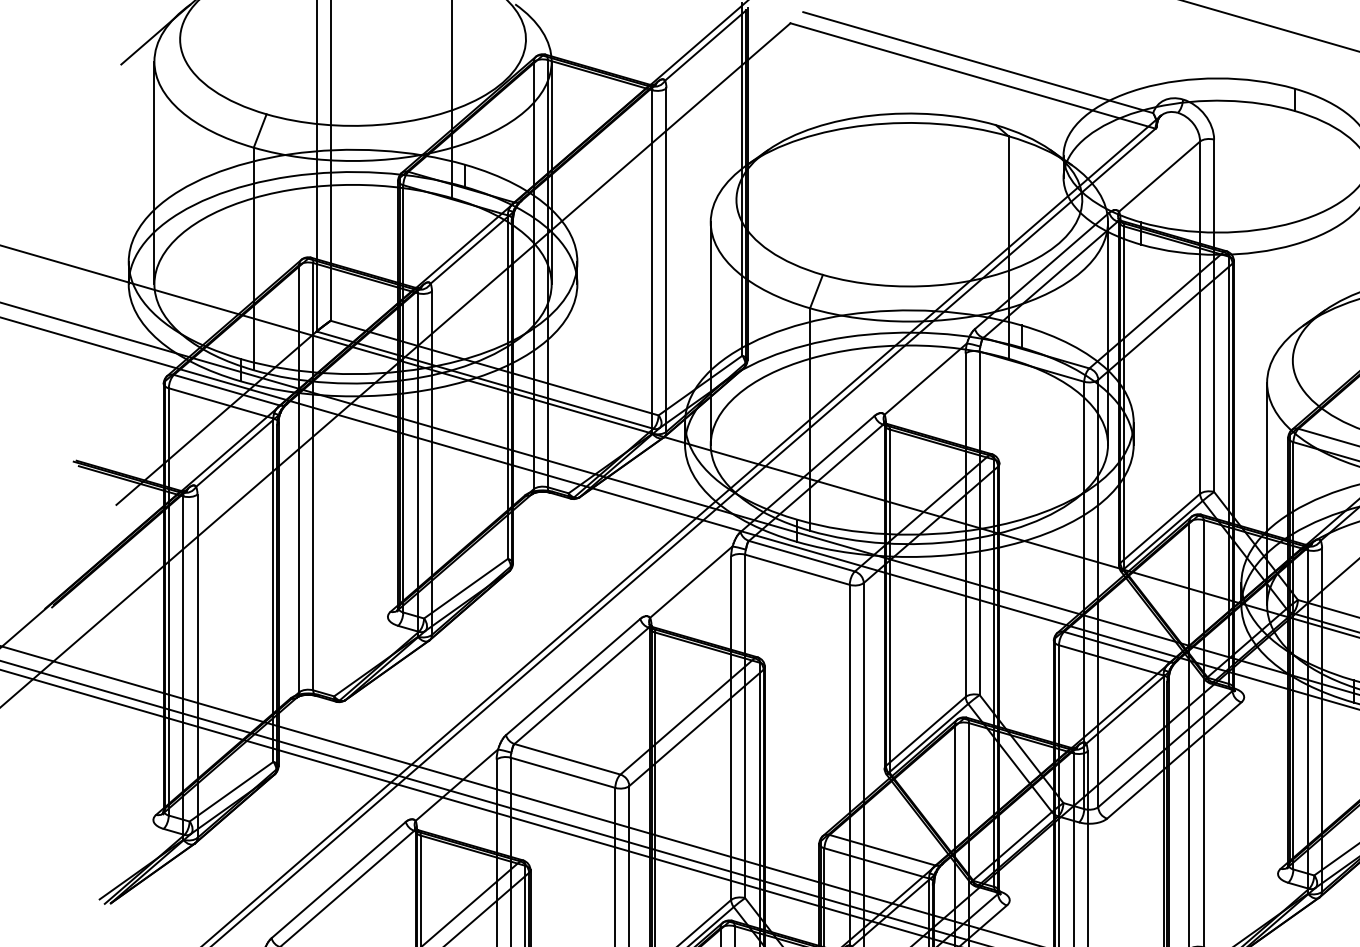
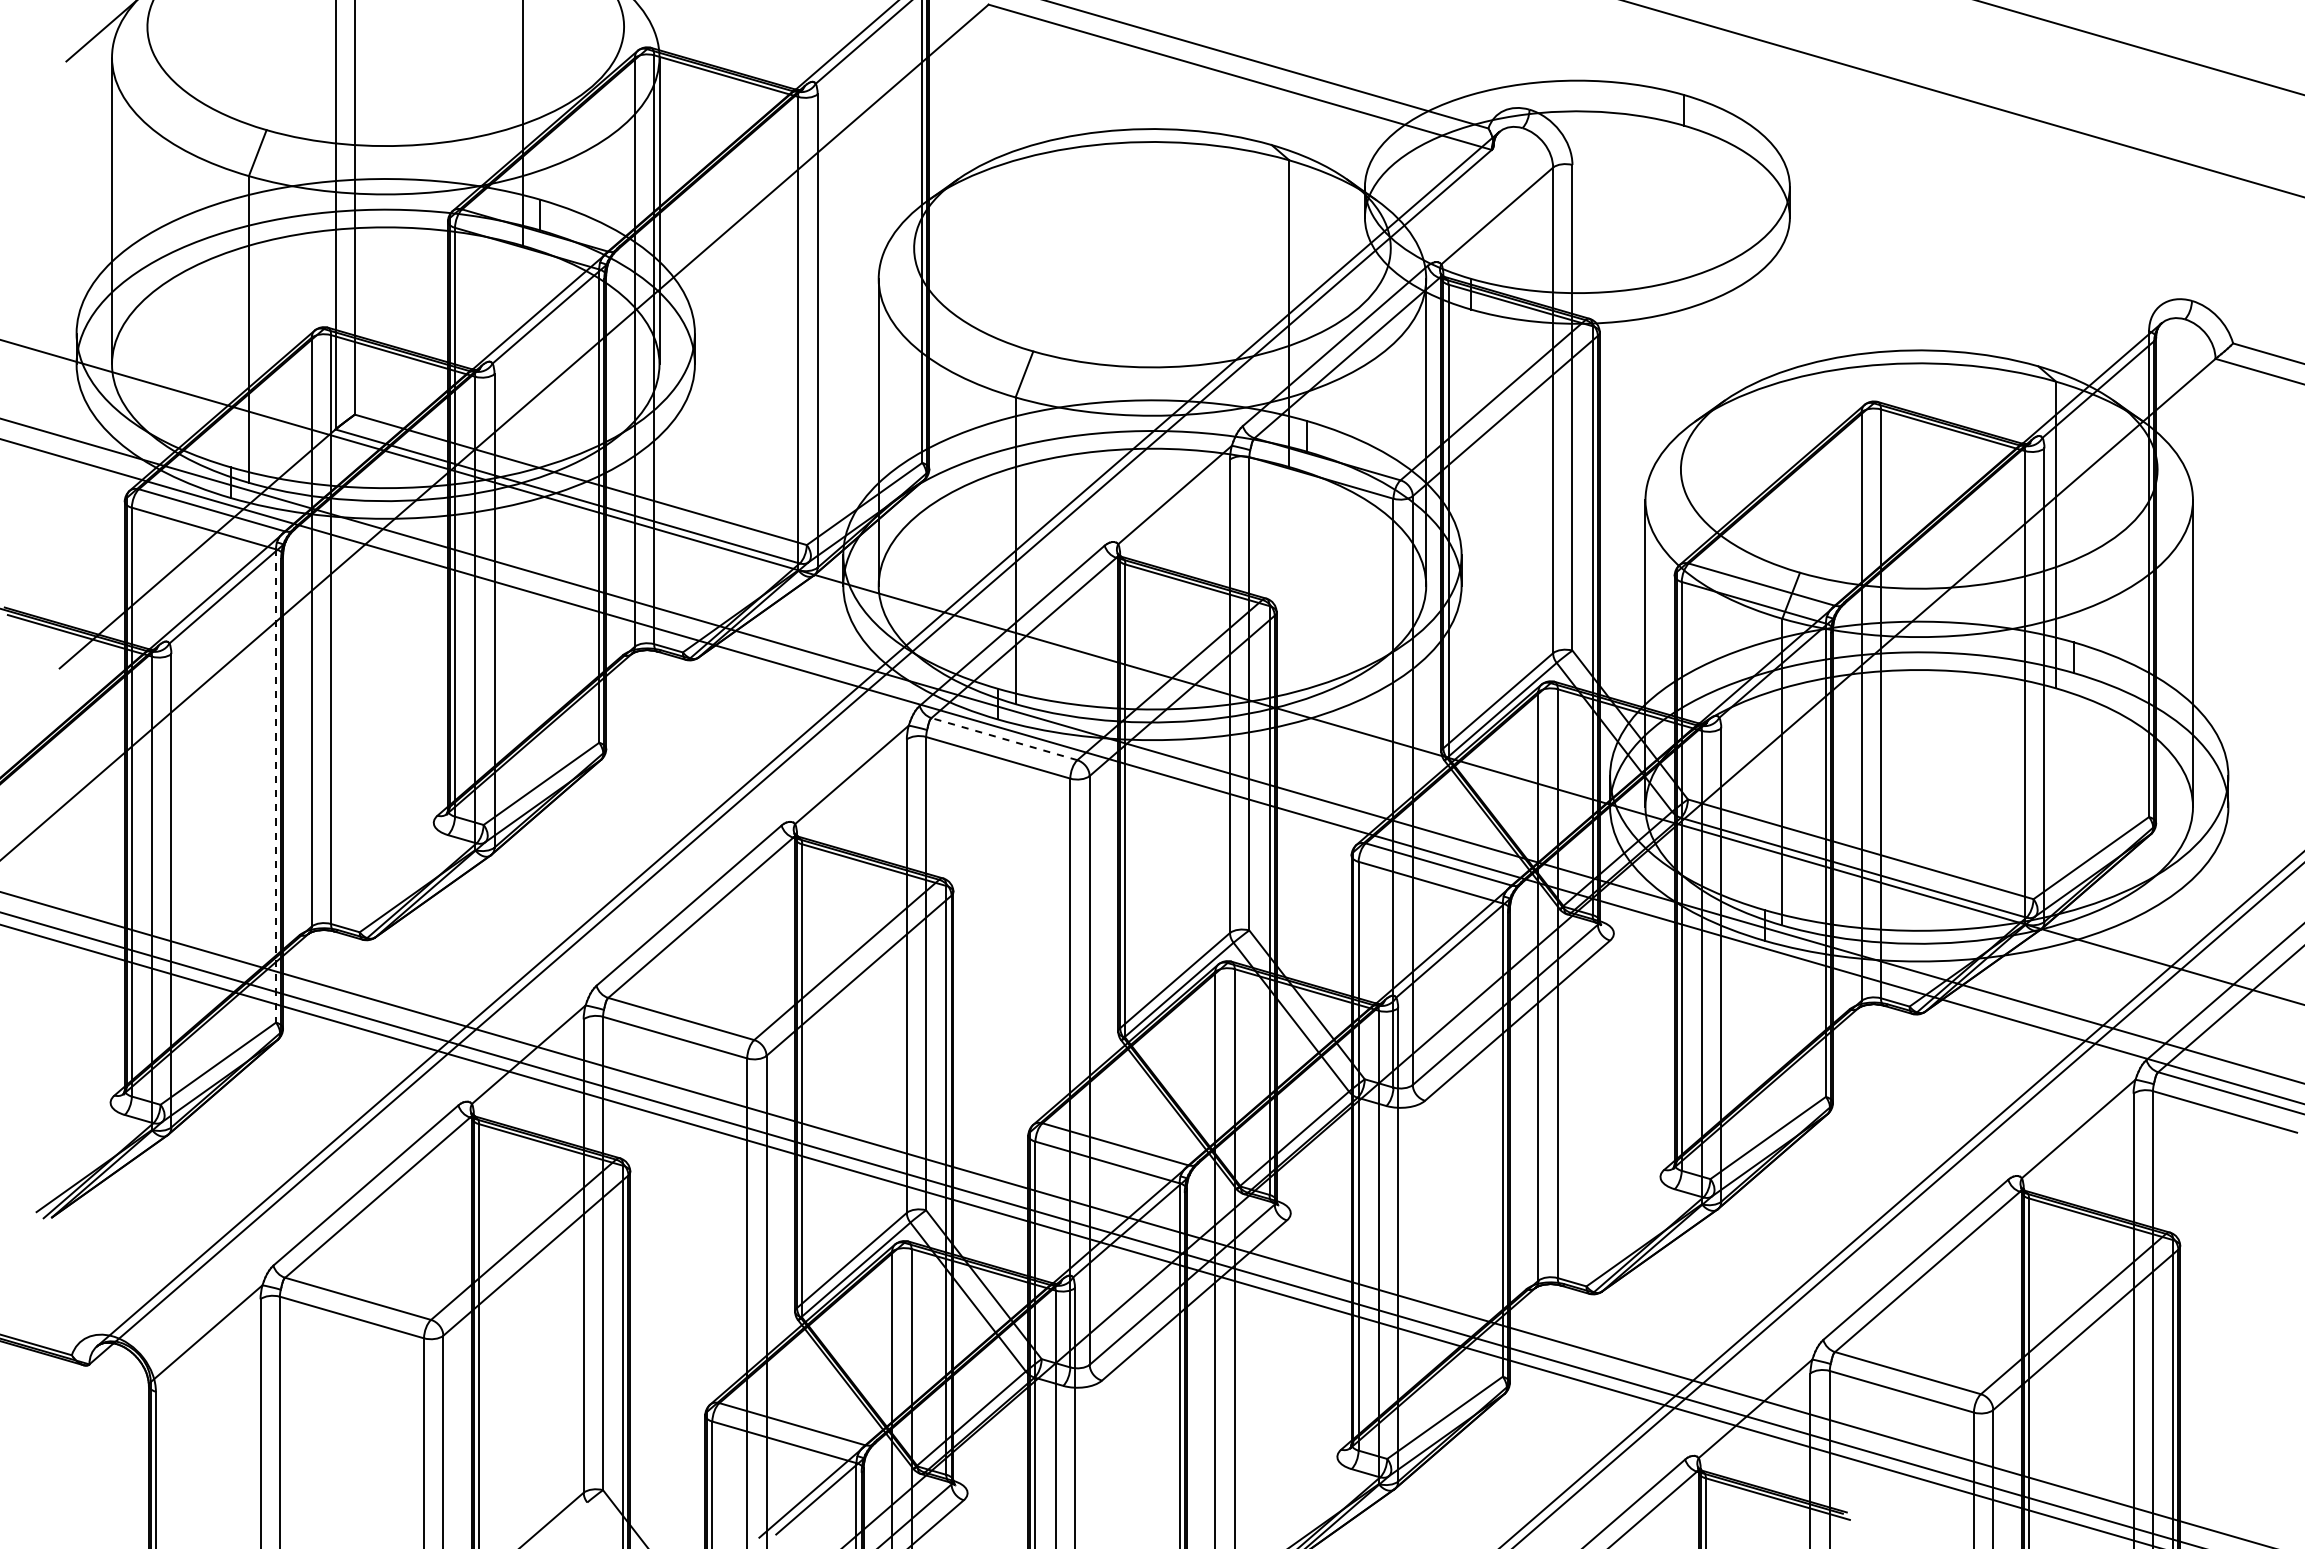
line: (802, 556) -> (1004, 739), solid -> dashed
line: (273, 590) -> (275, 786), solid -> dashed

